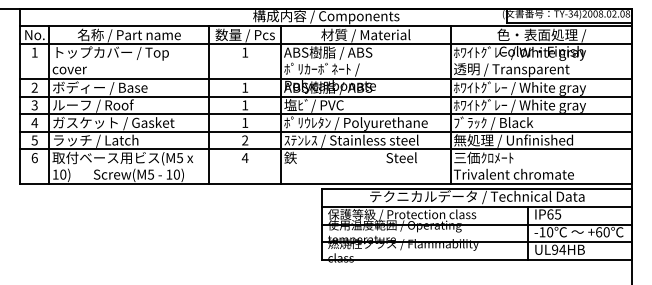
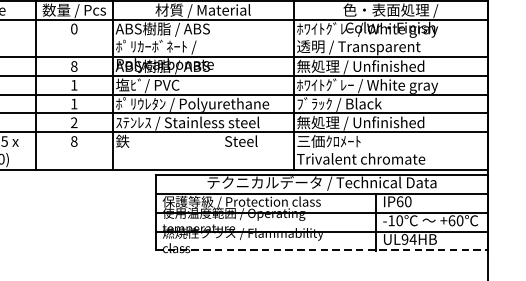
text: (245, 52) -> (74, 28), 1 -> 0
text: (245, 87) -> (74, 66), 1 -> 8
text: (519, 88) -> (367, 67), ﾎﾜｲﾄｸﾞﾚｰ / White gray -> 無処理 / Unfinished
text: (244, 158) -> (73, 142), 4 -> 8
text: (557, 214) -> (407, 201), IP65 -> IP60
line: (477, 259) -> (322, 249), solid -> dashed

